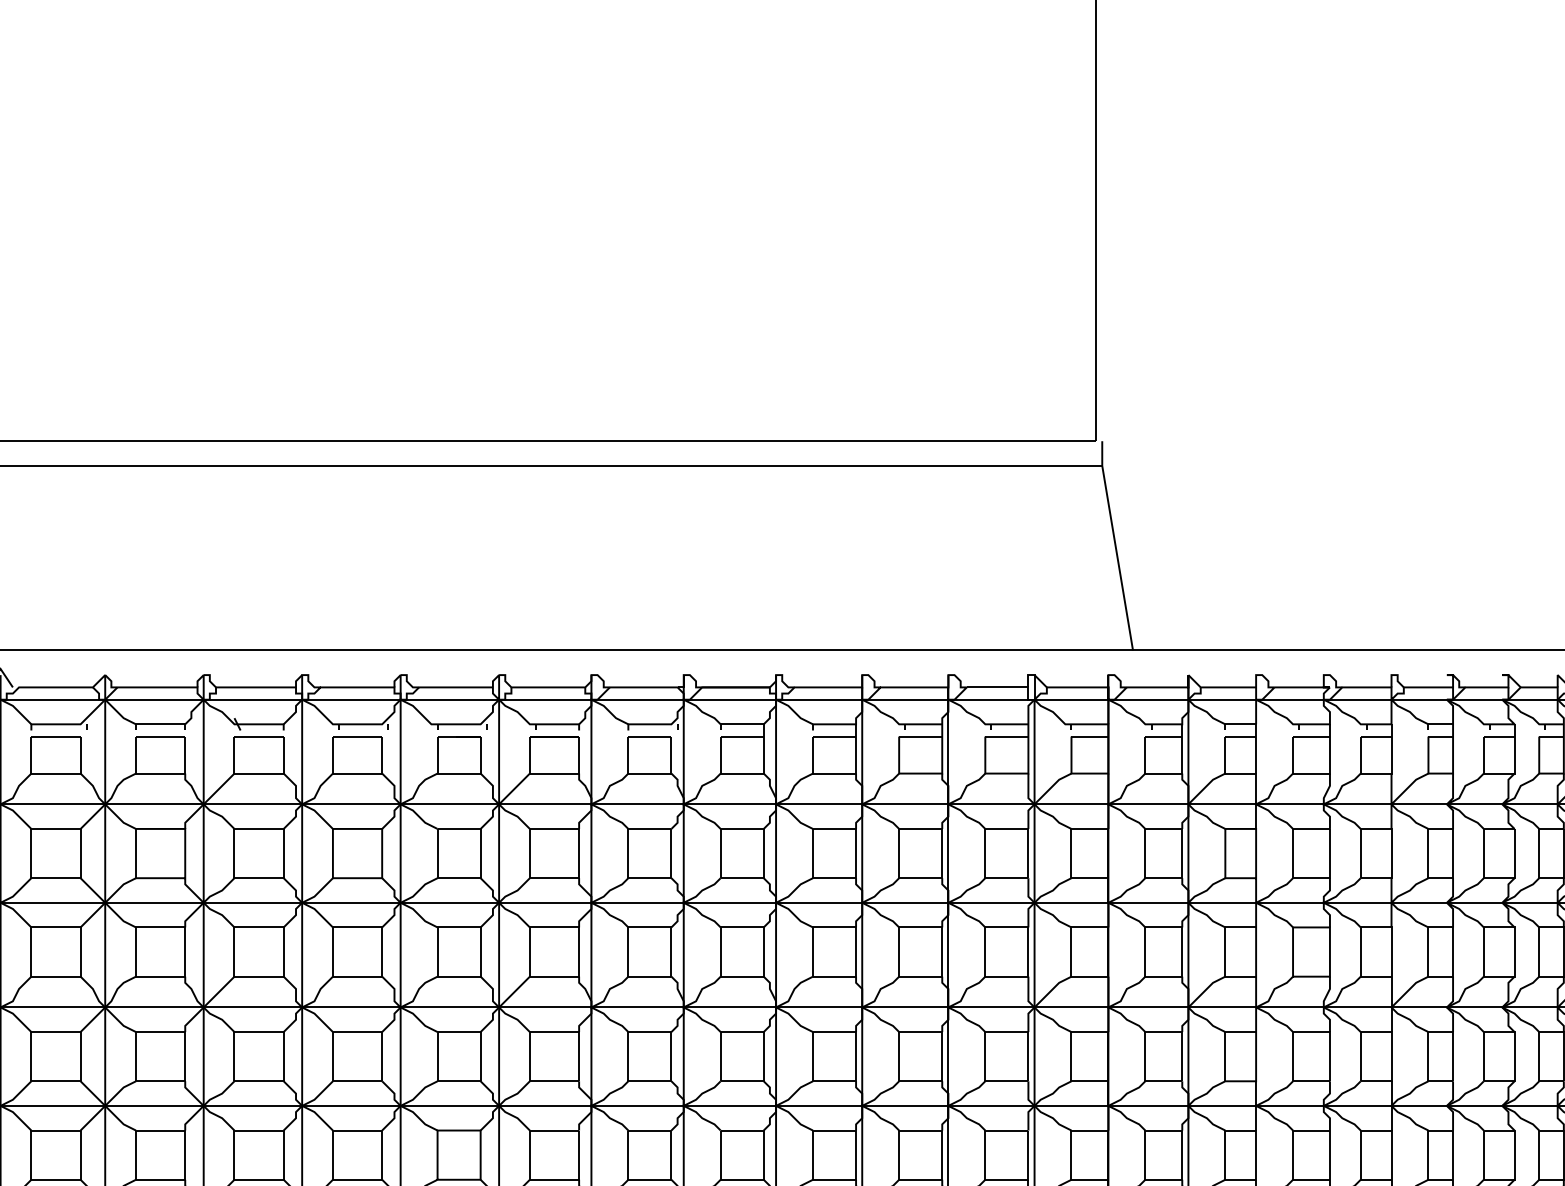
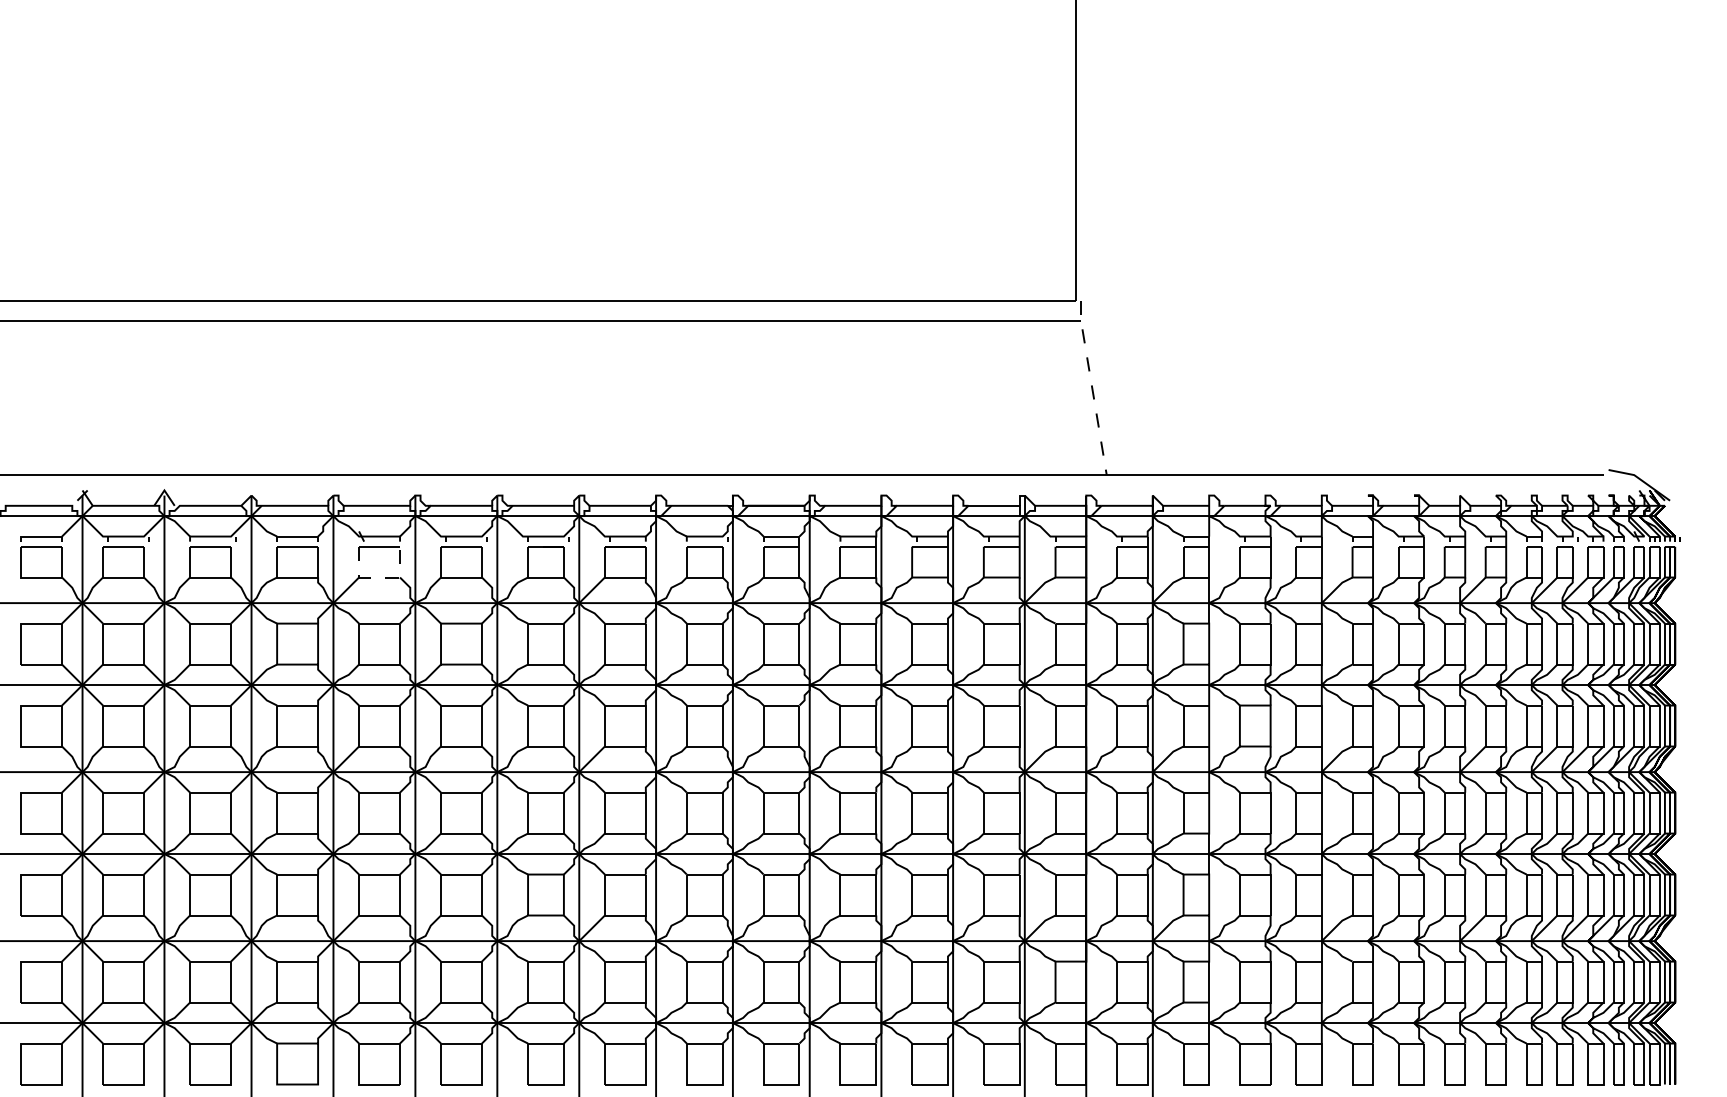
line: (1115, 545) -> (1092, 387), solid -> dashed
line: (260, 773) -> (380, 577), solid -> dashed

